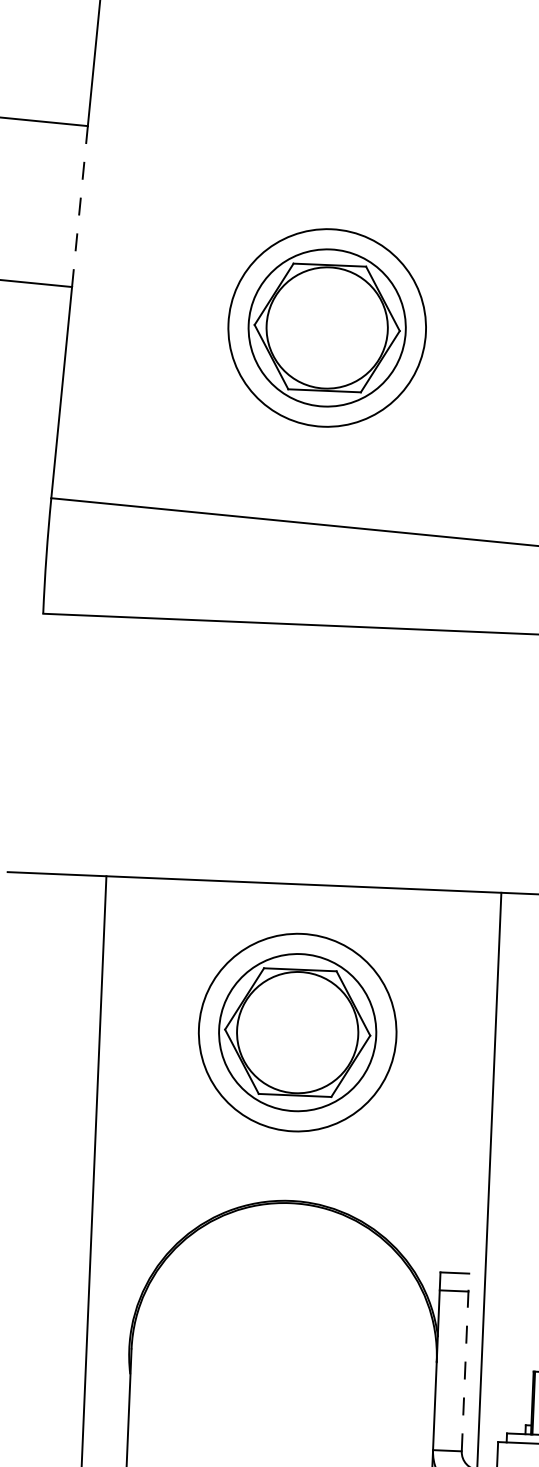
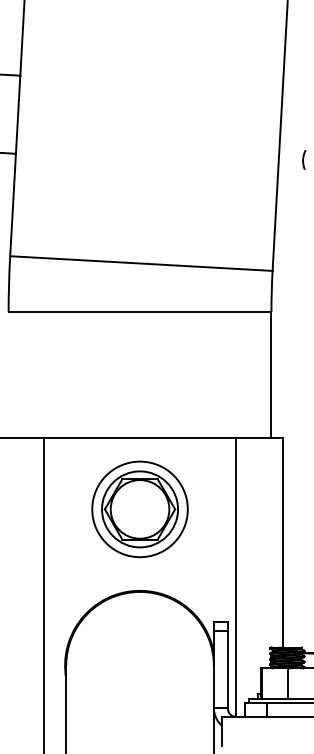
line: (80, 206) -> (18, 114), dashed -> solid
part: (326, 328) -> (139, 168), removed
line: (464, 1360) -> (227, 664), dashed -> solid

